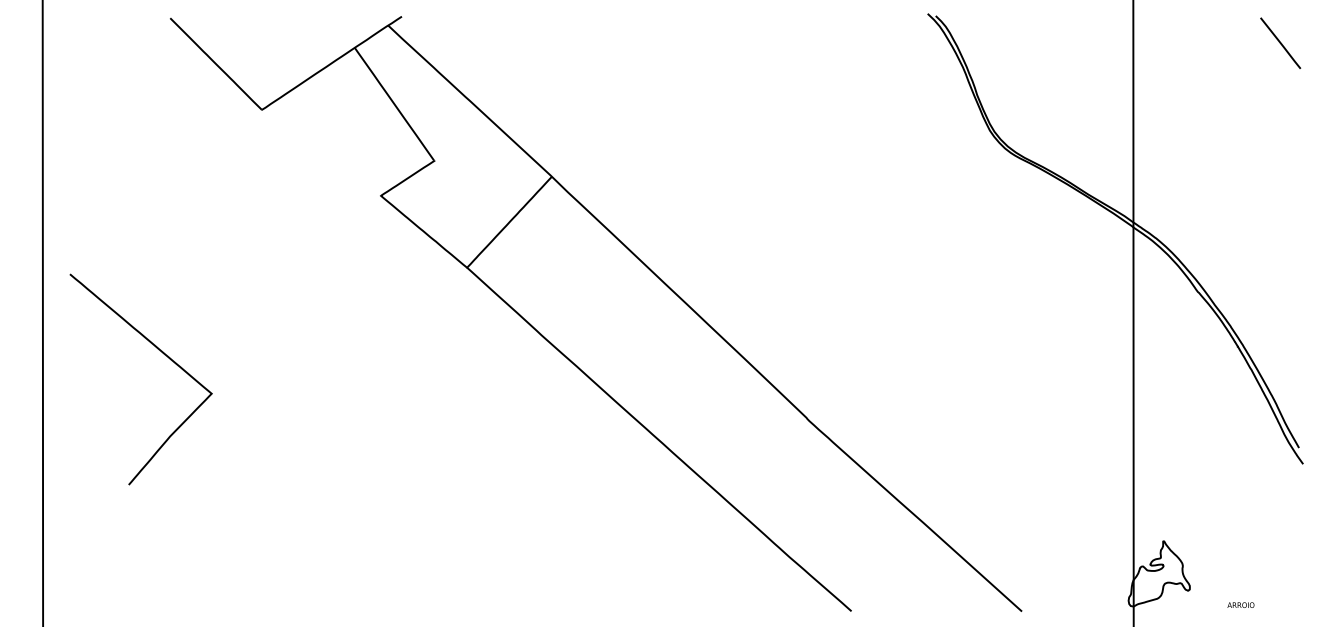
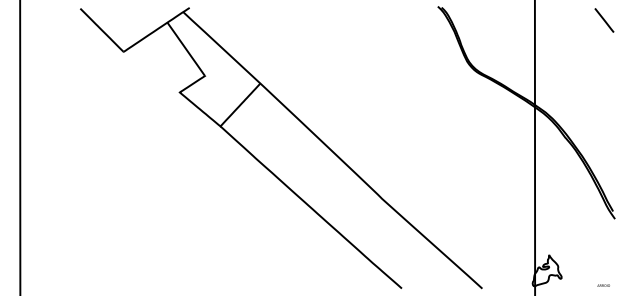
curve: (164, 356) -> (77, 168), removed
text: (1240, 604) -> (603, 285), moved

